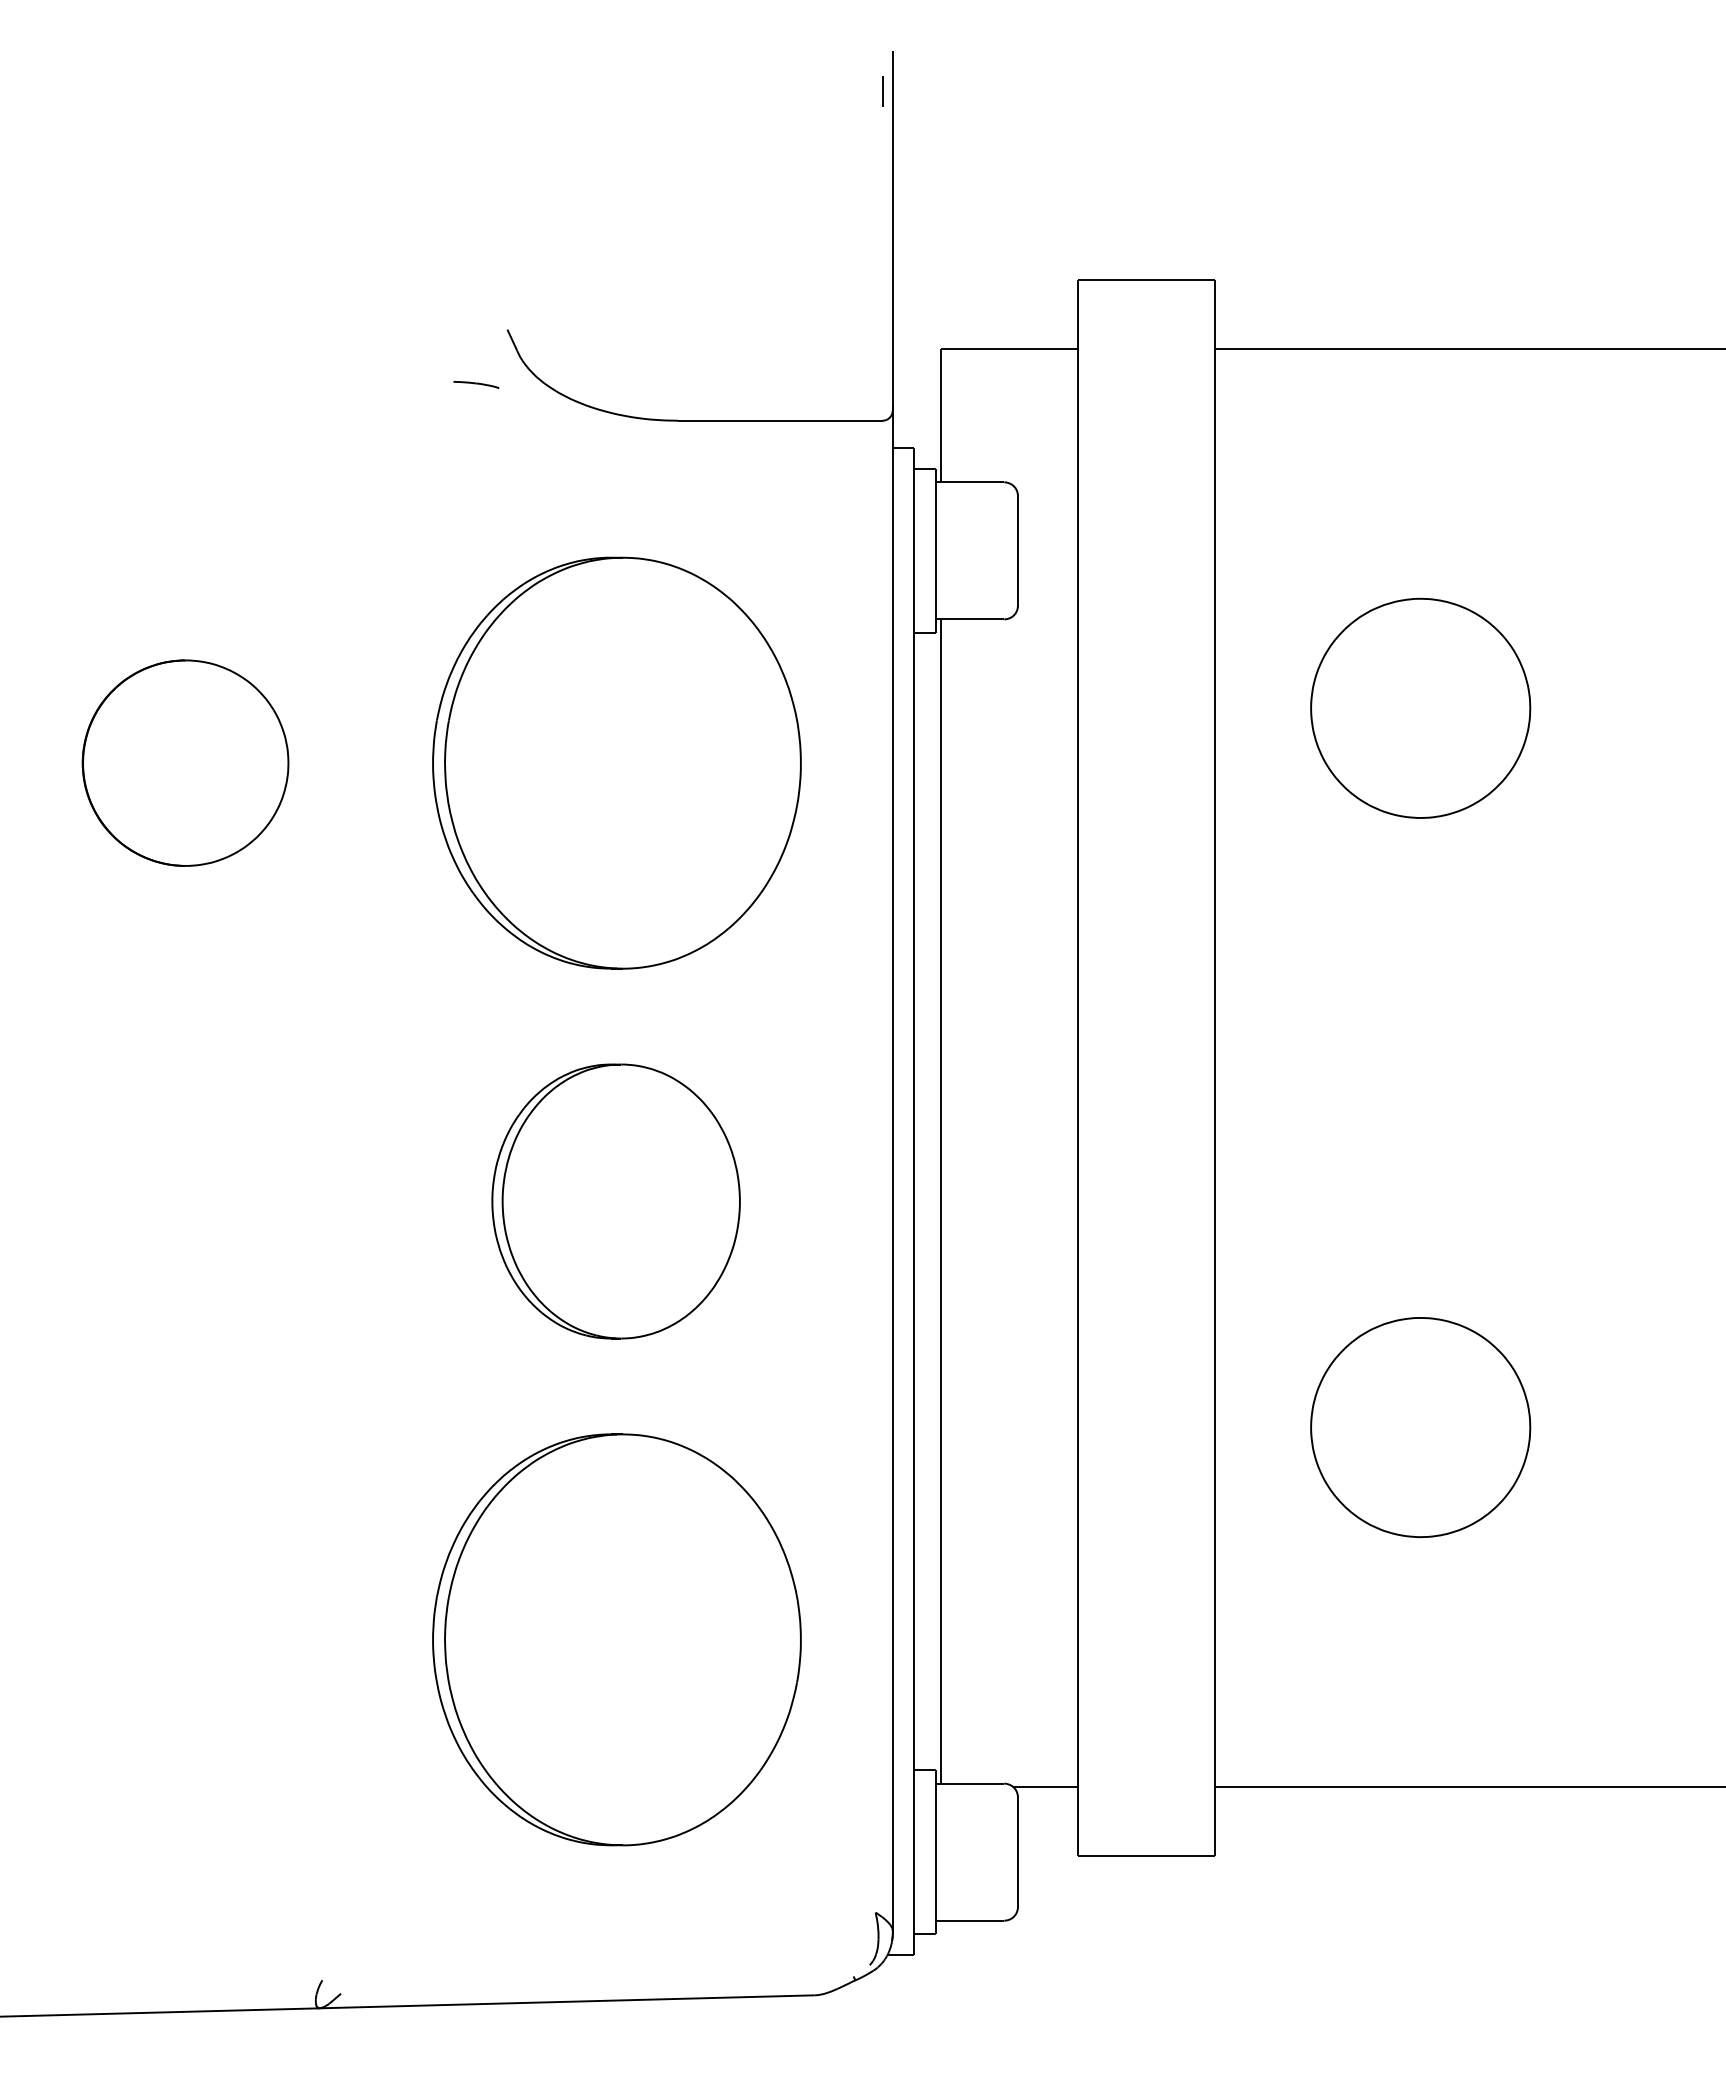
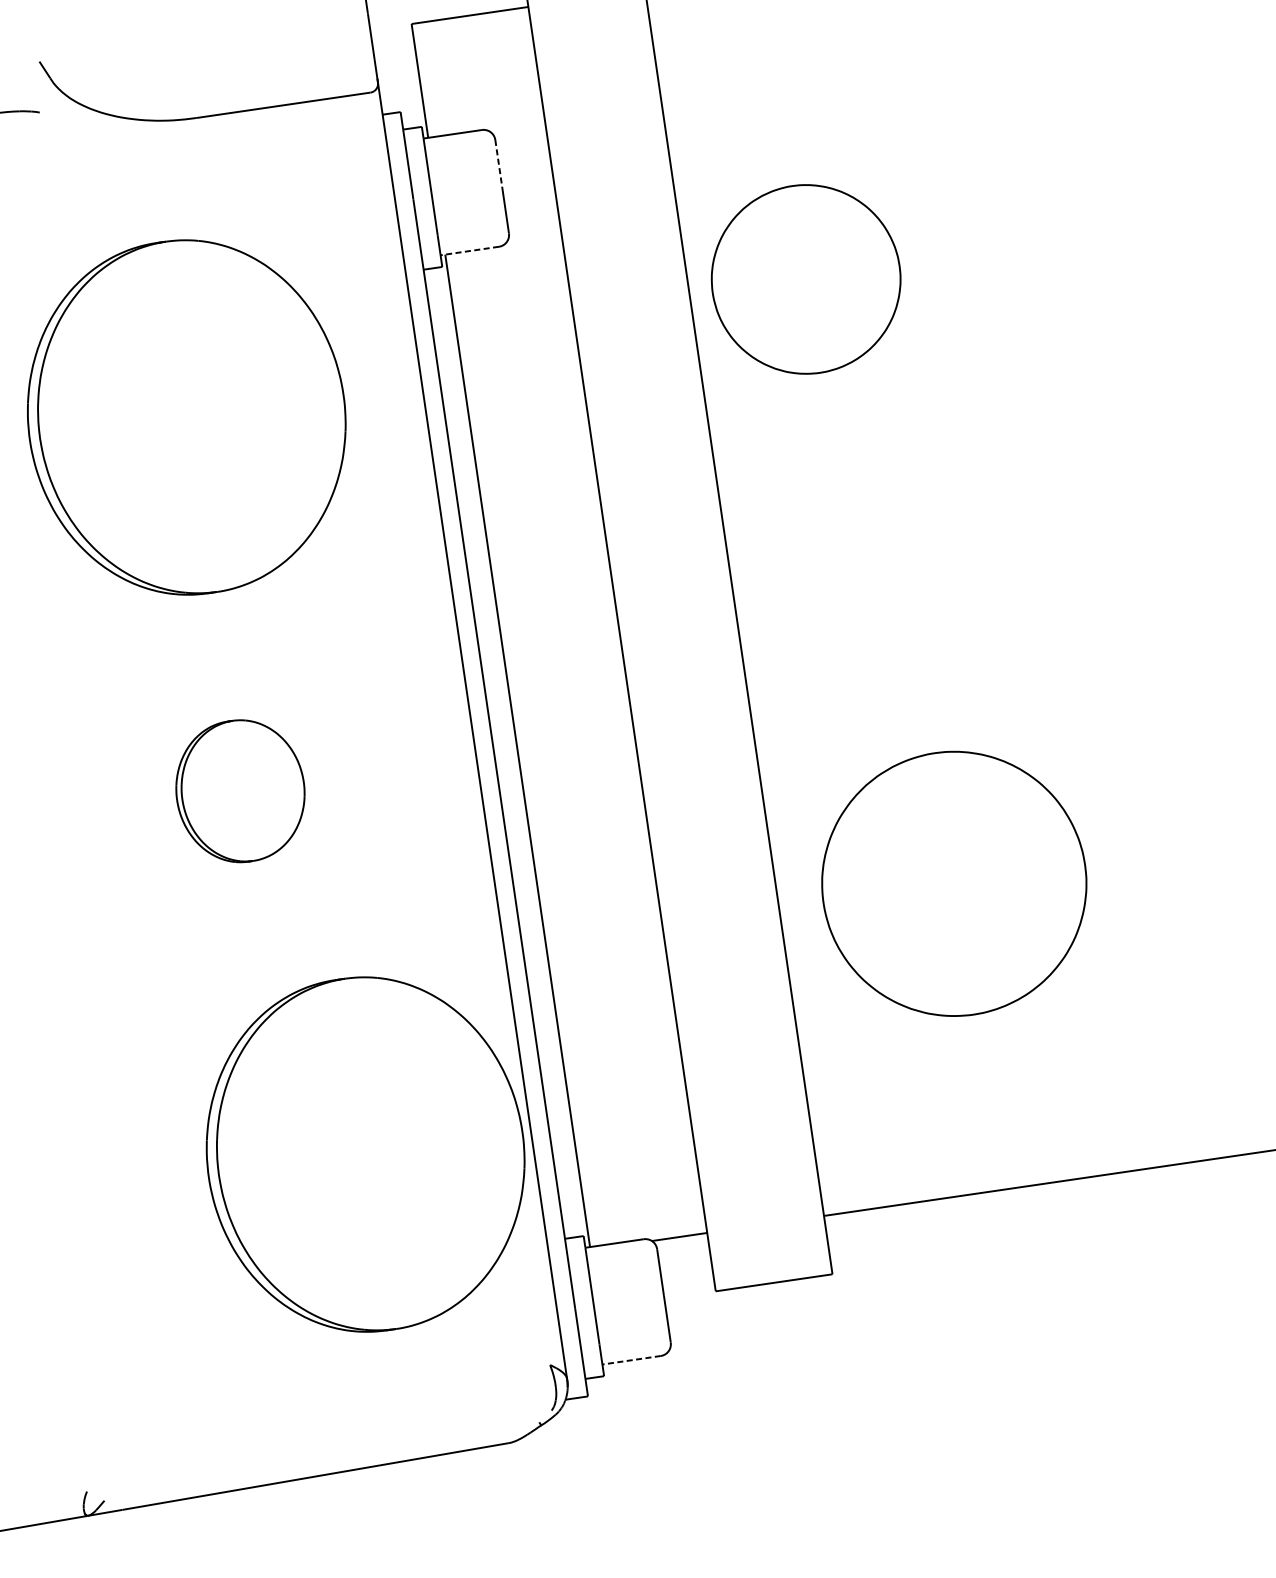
line: (1017, 523) -> (498, 163), solid -> dashed
line: (969, 619) -> (469, 251), solid -> dashed
part: (1420, 707) -> (805, 278), moved
part: (615, 1201) -> (239, 791), size x0.6
part: (1420, 1427) -> (954, 883), size x1.4
part: (616, 1639) -> (365, 1154), moved
line: (969, 1920) -> (631, 1360), solid -> dashed

